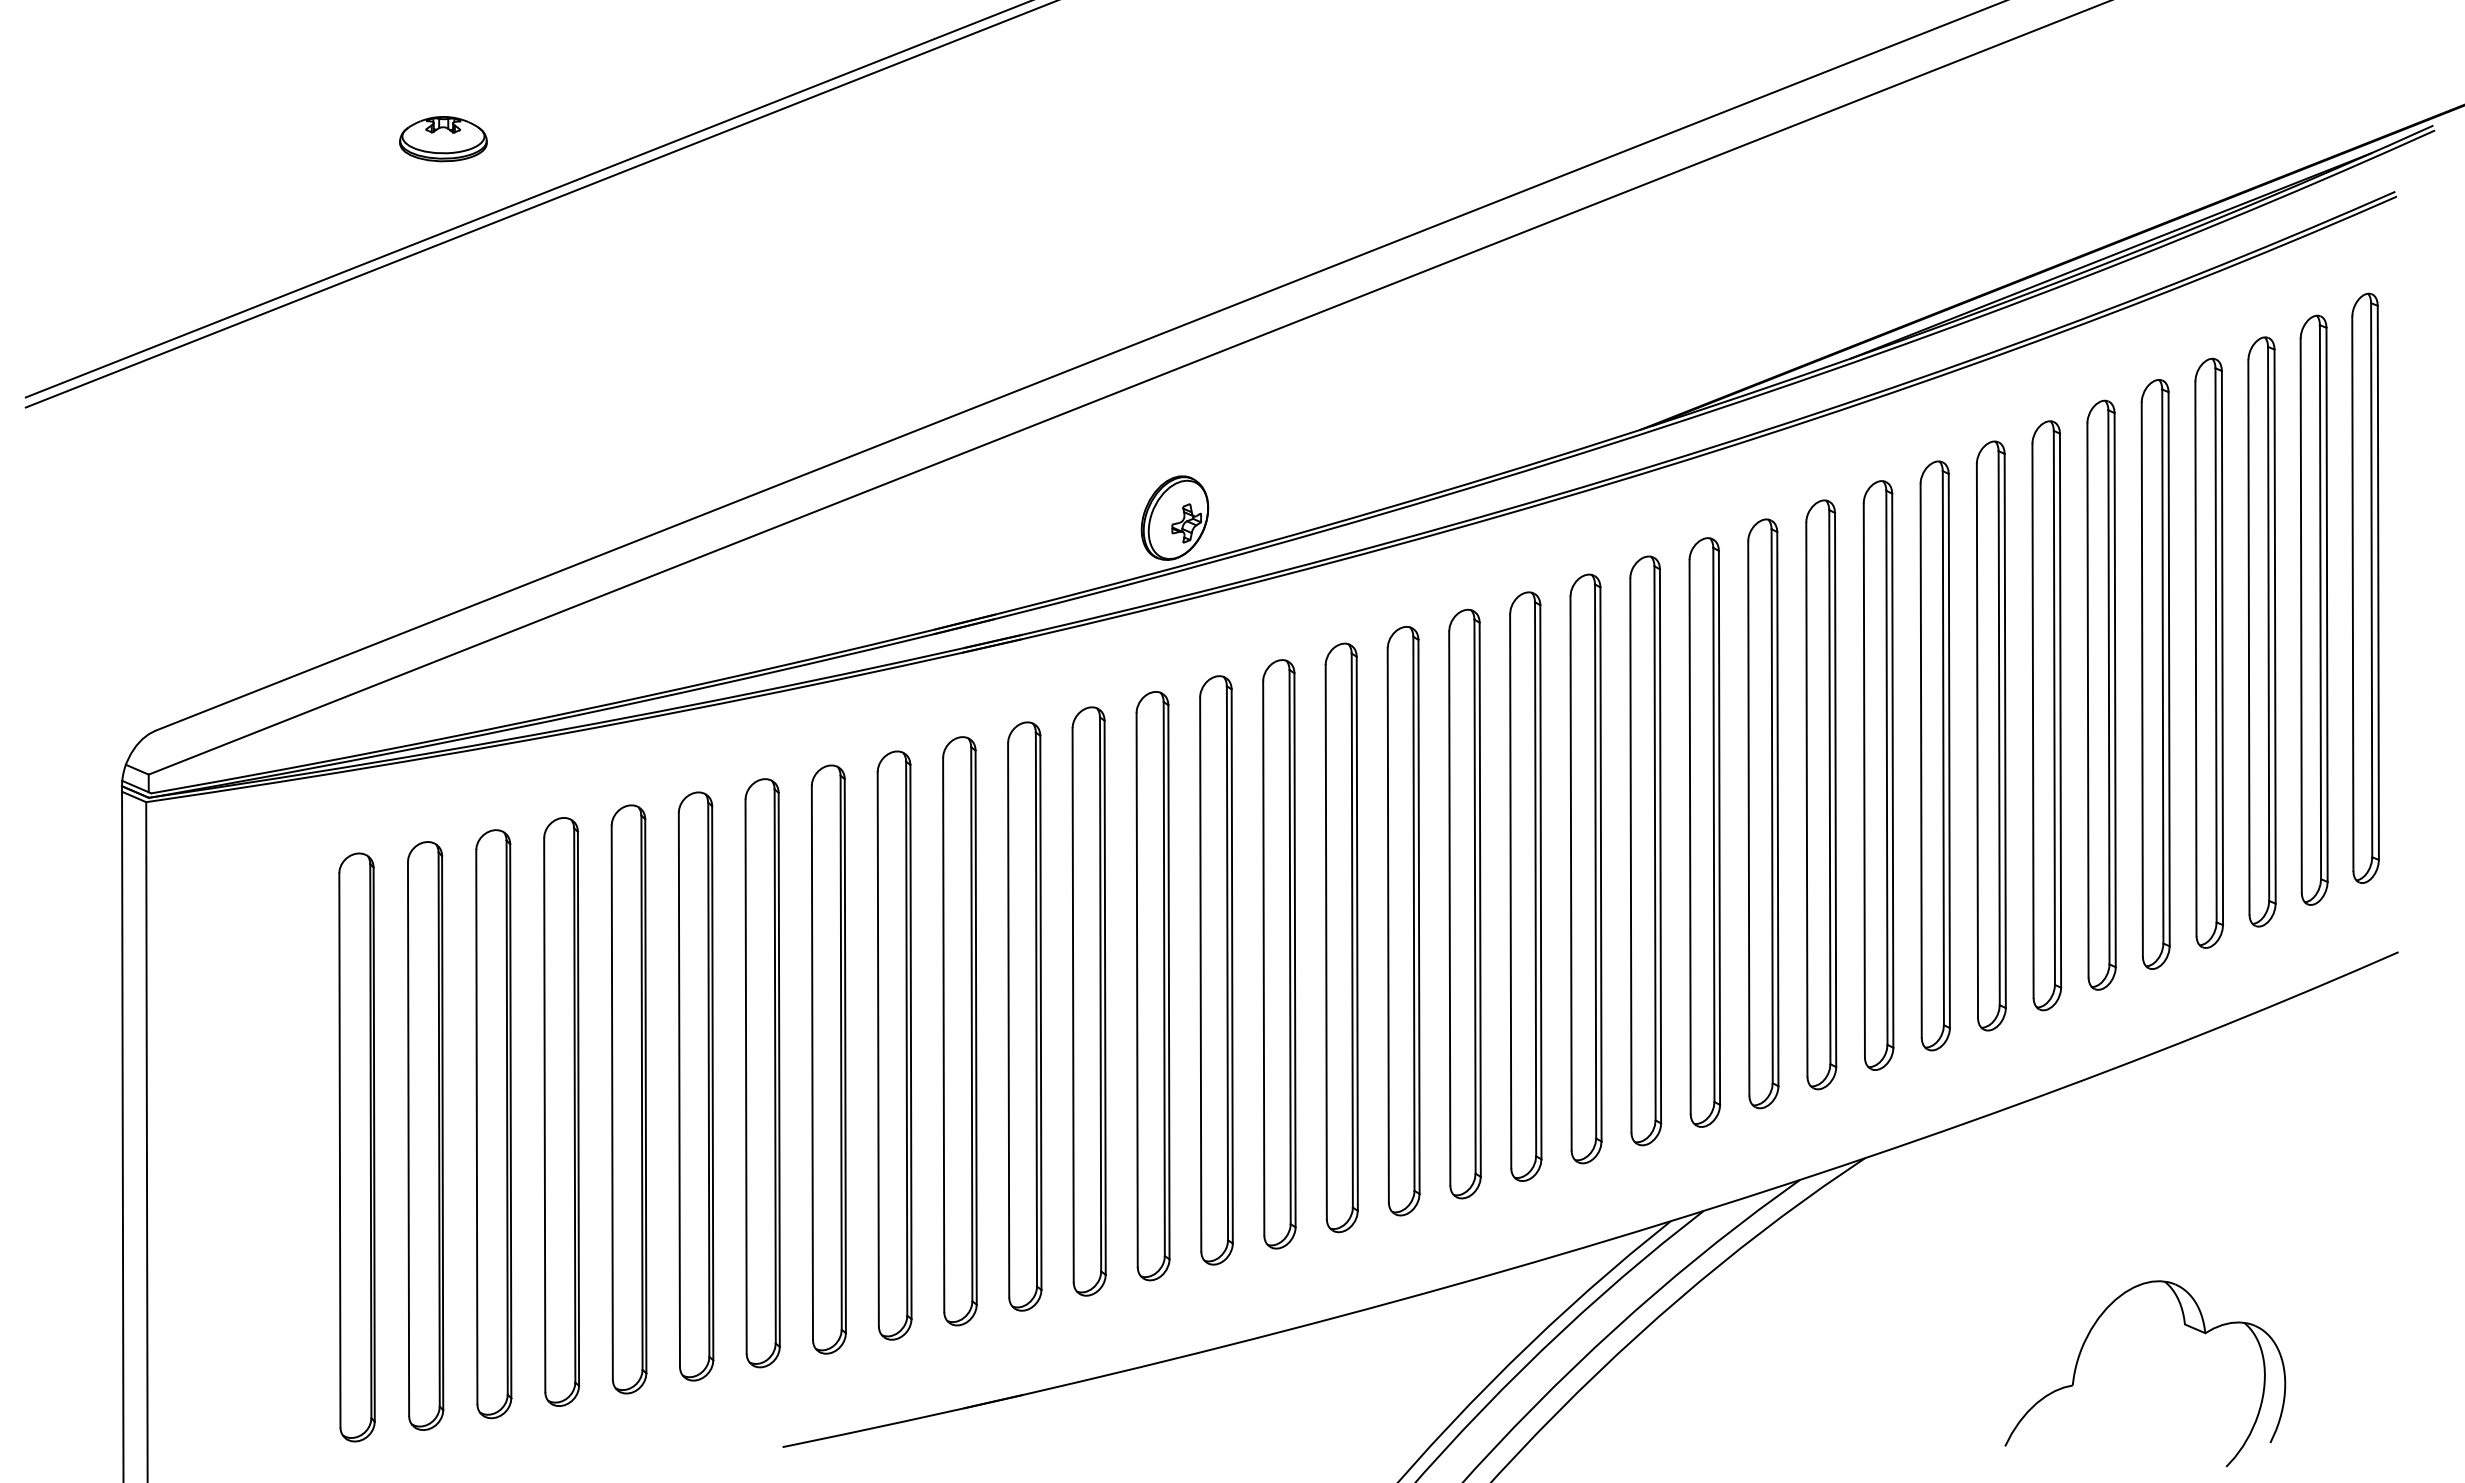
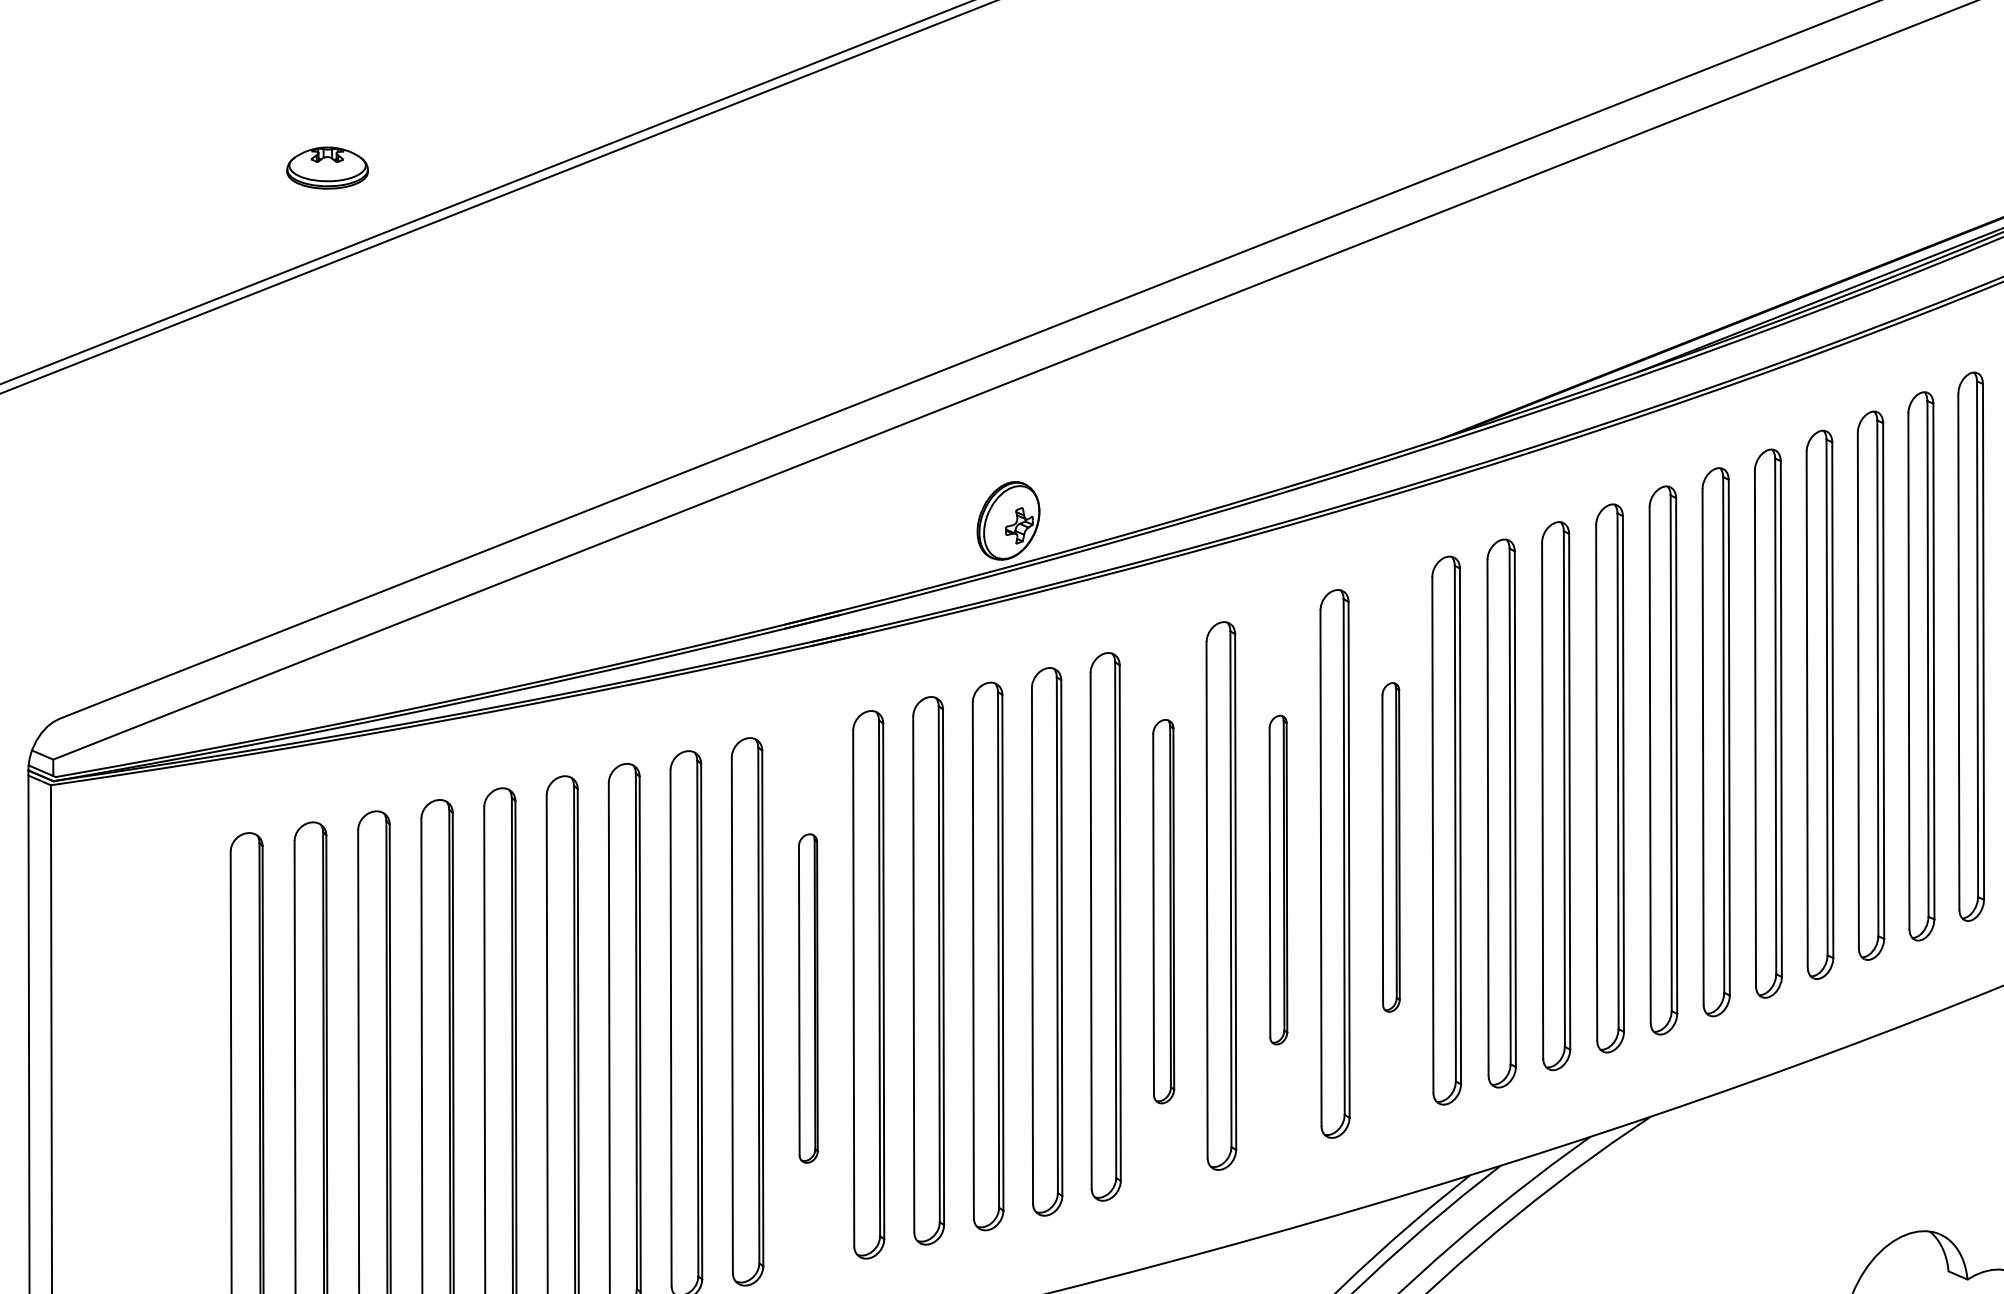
part: (1585, 868) -> (1390, 847), size x0.6
part: (1464, 903) -> (1278, 879), size x0.6
part: (1341, 937) -> (1163, 911), size x0.7
part: (959, 1031) -> (807, 998), size x0.6

